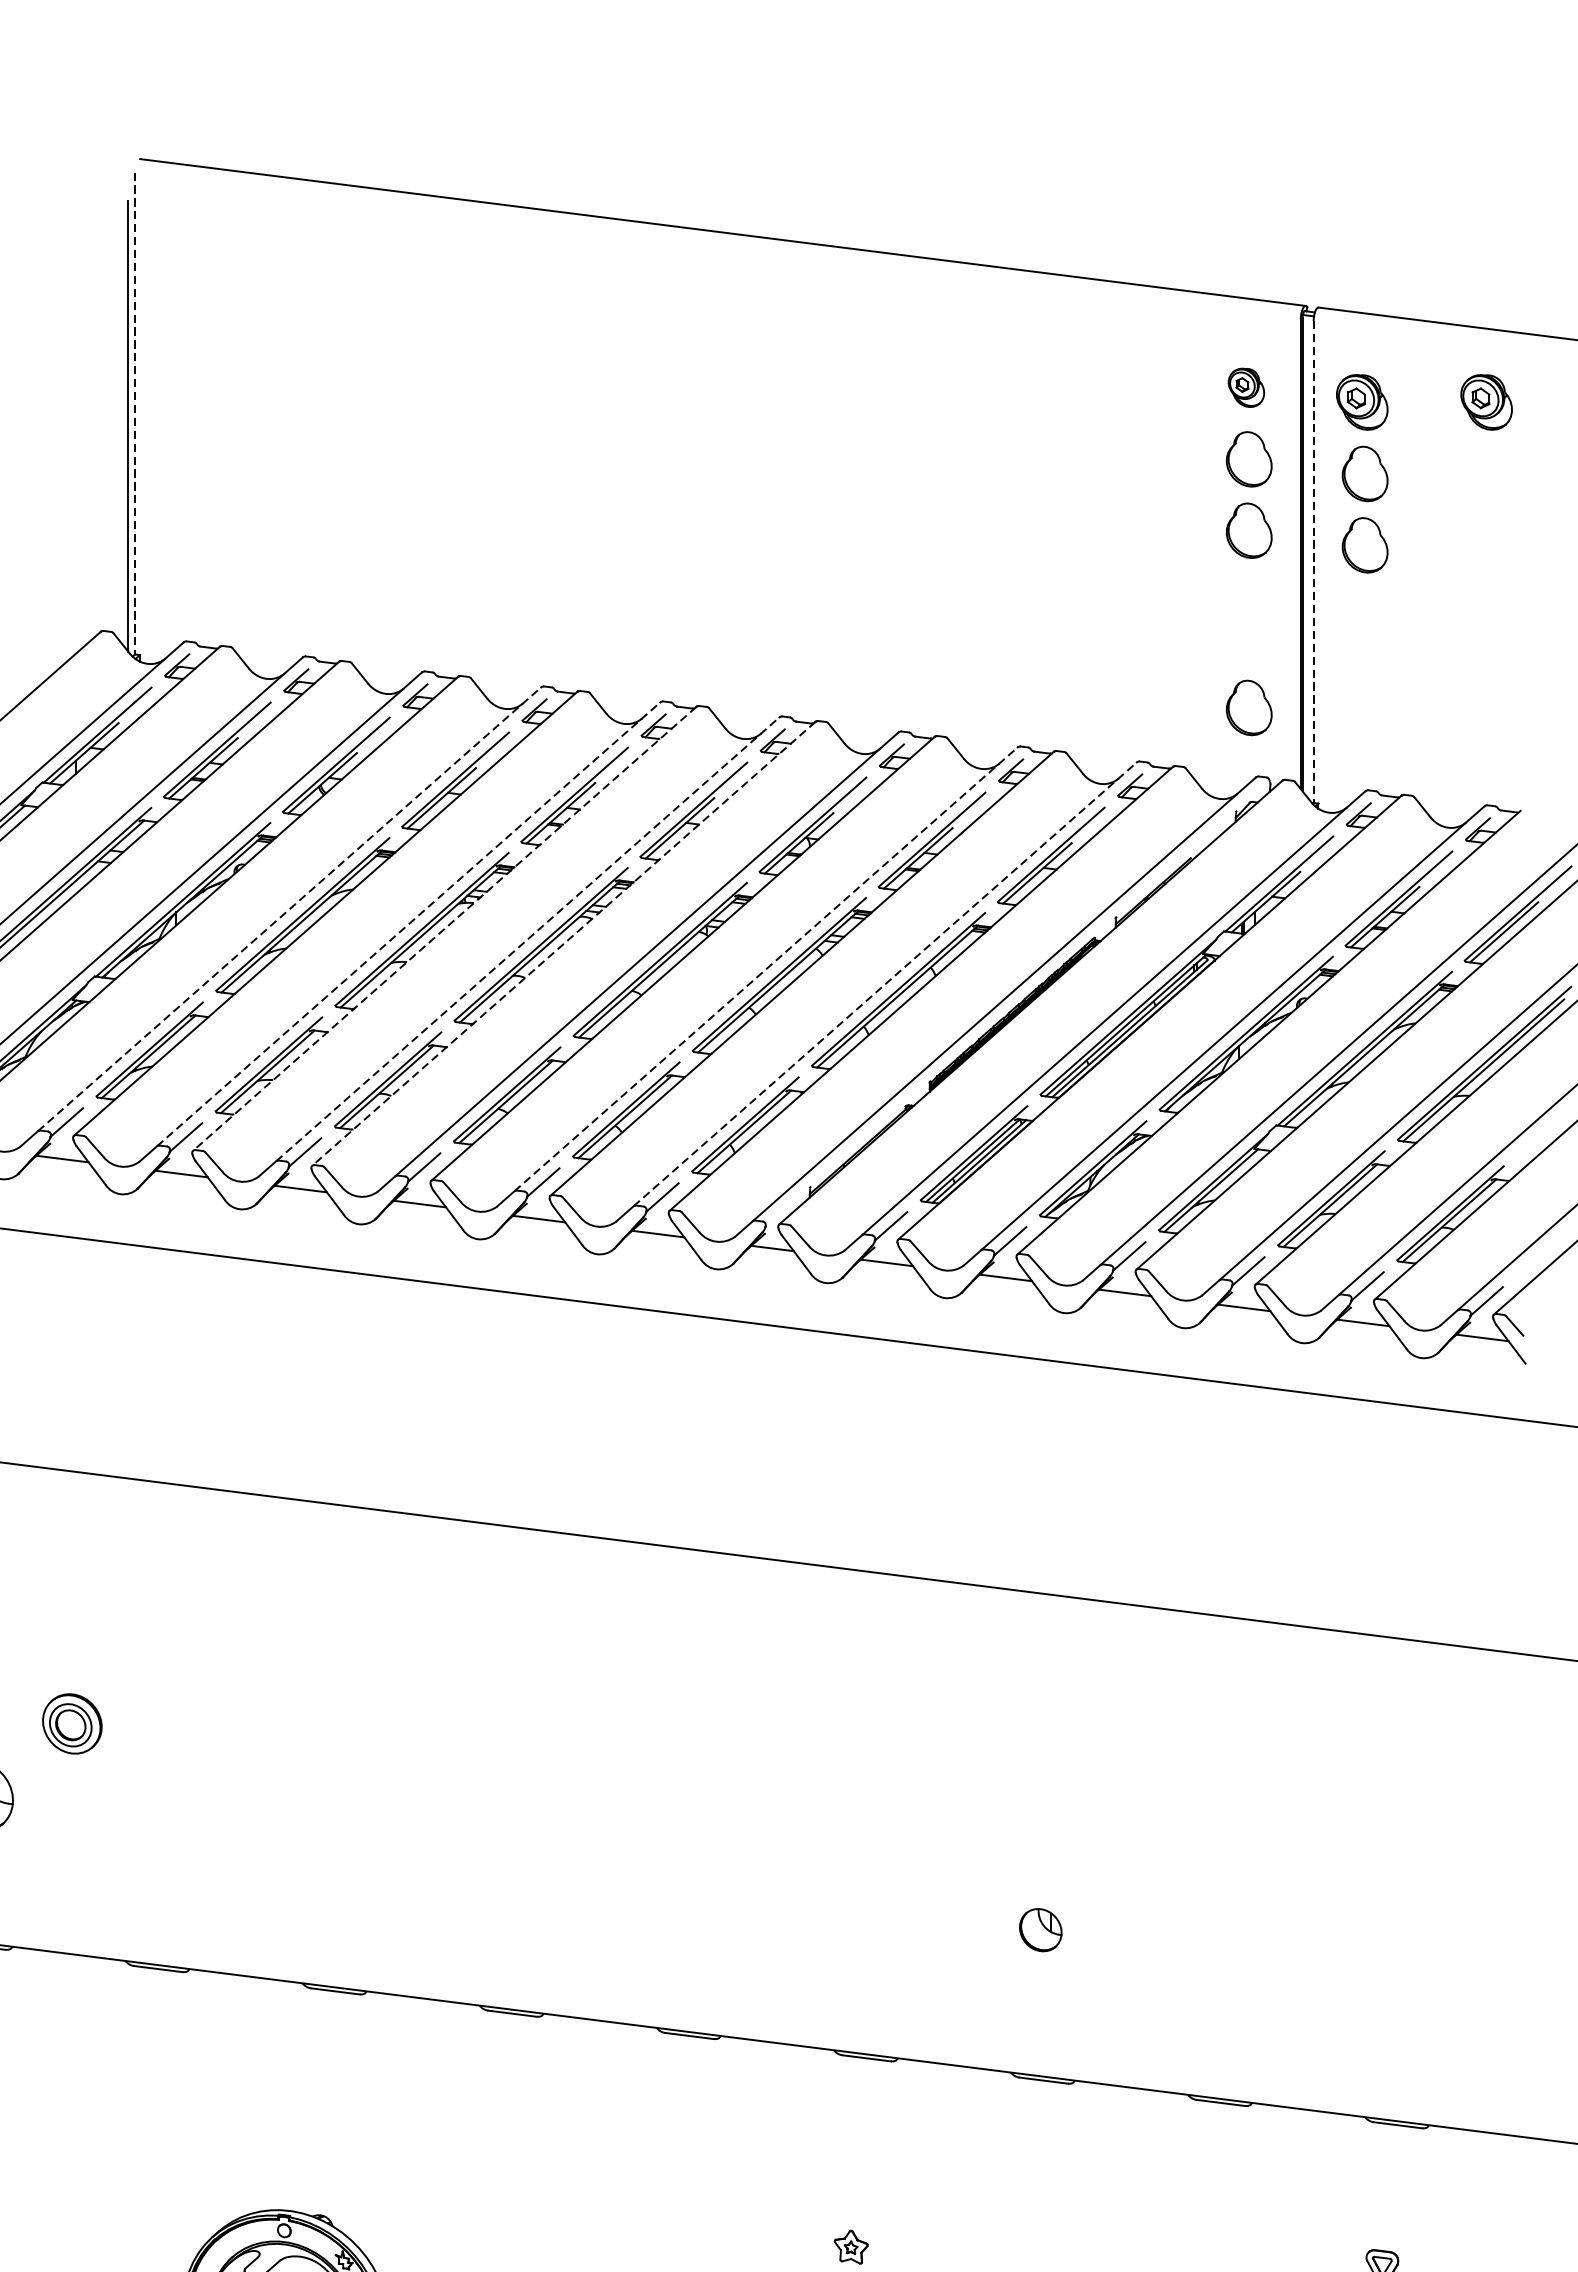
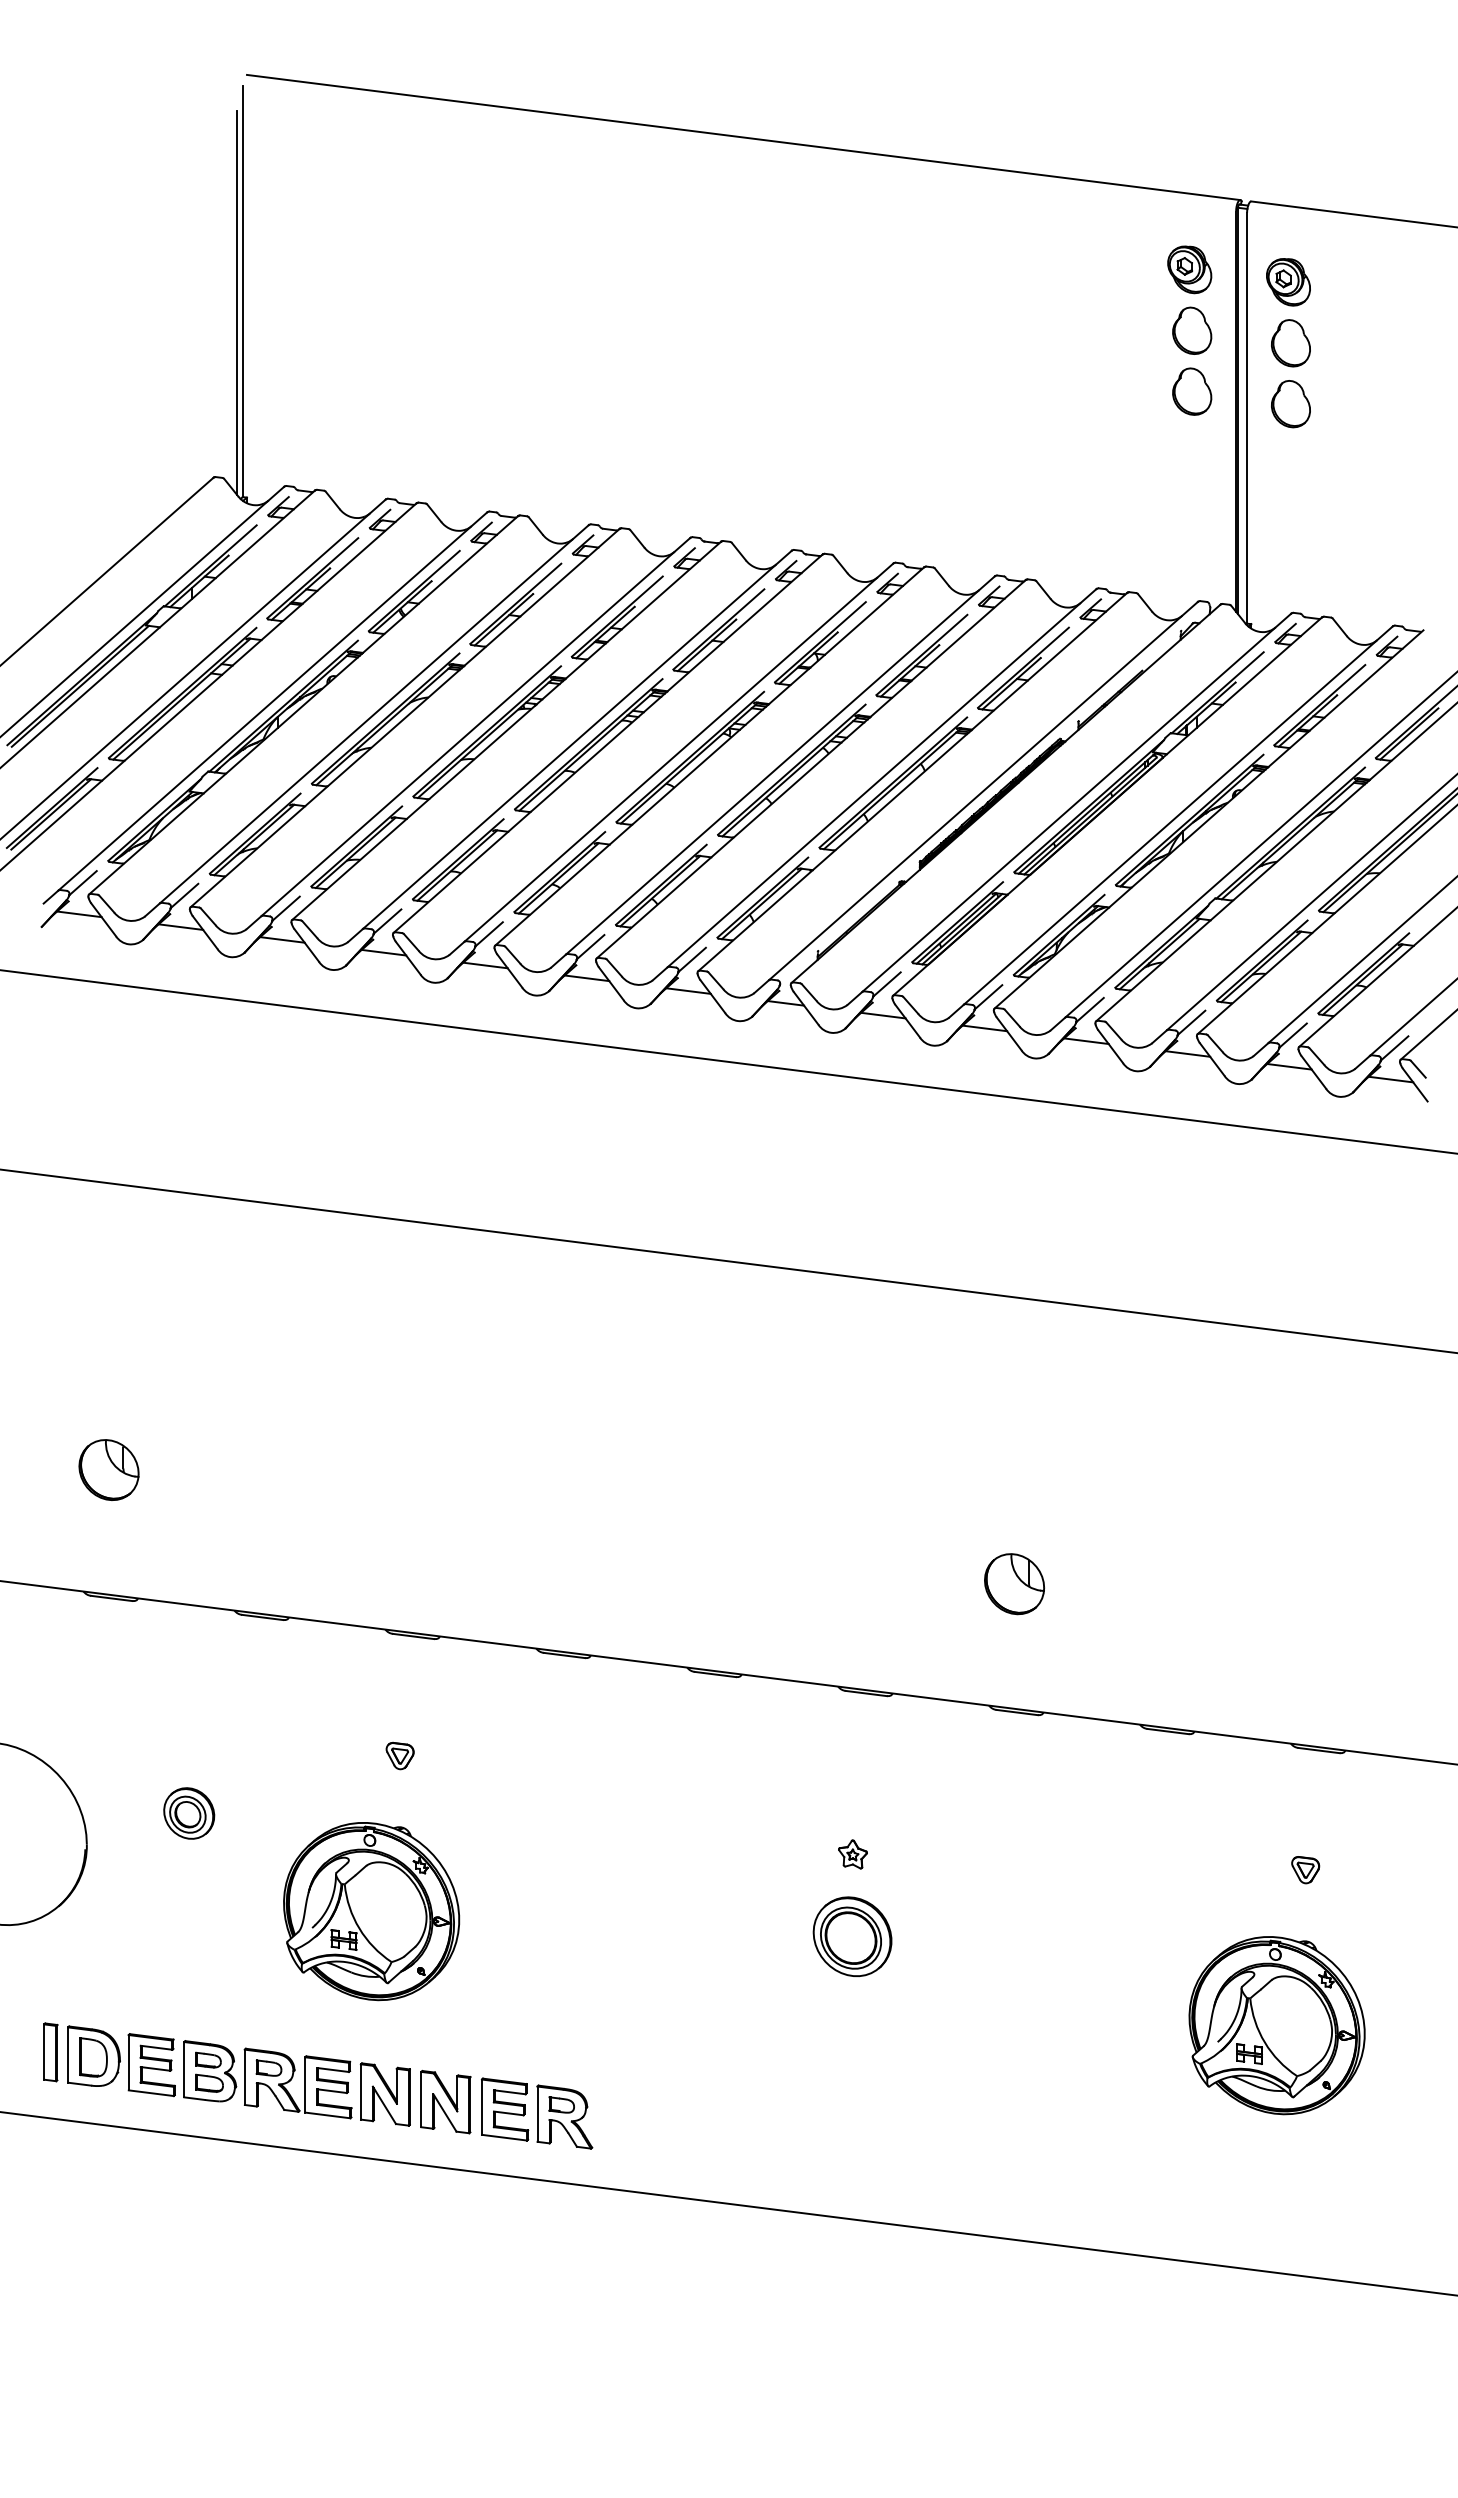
part: (1246, 387) -> (1189, 269), size x1.43
part: (1486, 402) -> (1394, 282), removed
line: (134, 414) -> (242, 292), dashed -> solid
line: (1314, 562) -> (1247, 418), dashed -> solid
part: (1249, 707) -> (1192, 542), removed
line: (289, 909) -> (374, 714), dashed -> solid
line: (408, 924) -> (475, 727), dashed -> solid
line: (444, 928) -> (506, 730), dashed -> solid
line: (527, 938) -> (577, 739), dashed -> solid
line: (564, 943) -> (608, 743), dashed -> solid
line: (766, 969) -> (780, 765), dashed -> solid
line: (884, 984) -> (881, 778), dashed -> solid
part: (72, 1723) -> (189, 1813), moved
part: (1040, 1930) -> (1014, 1584), size x1.67
part: (319, 2131) -> (399, 1755), added

